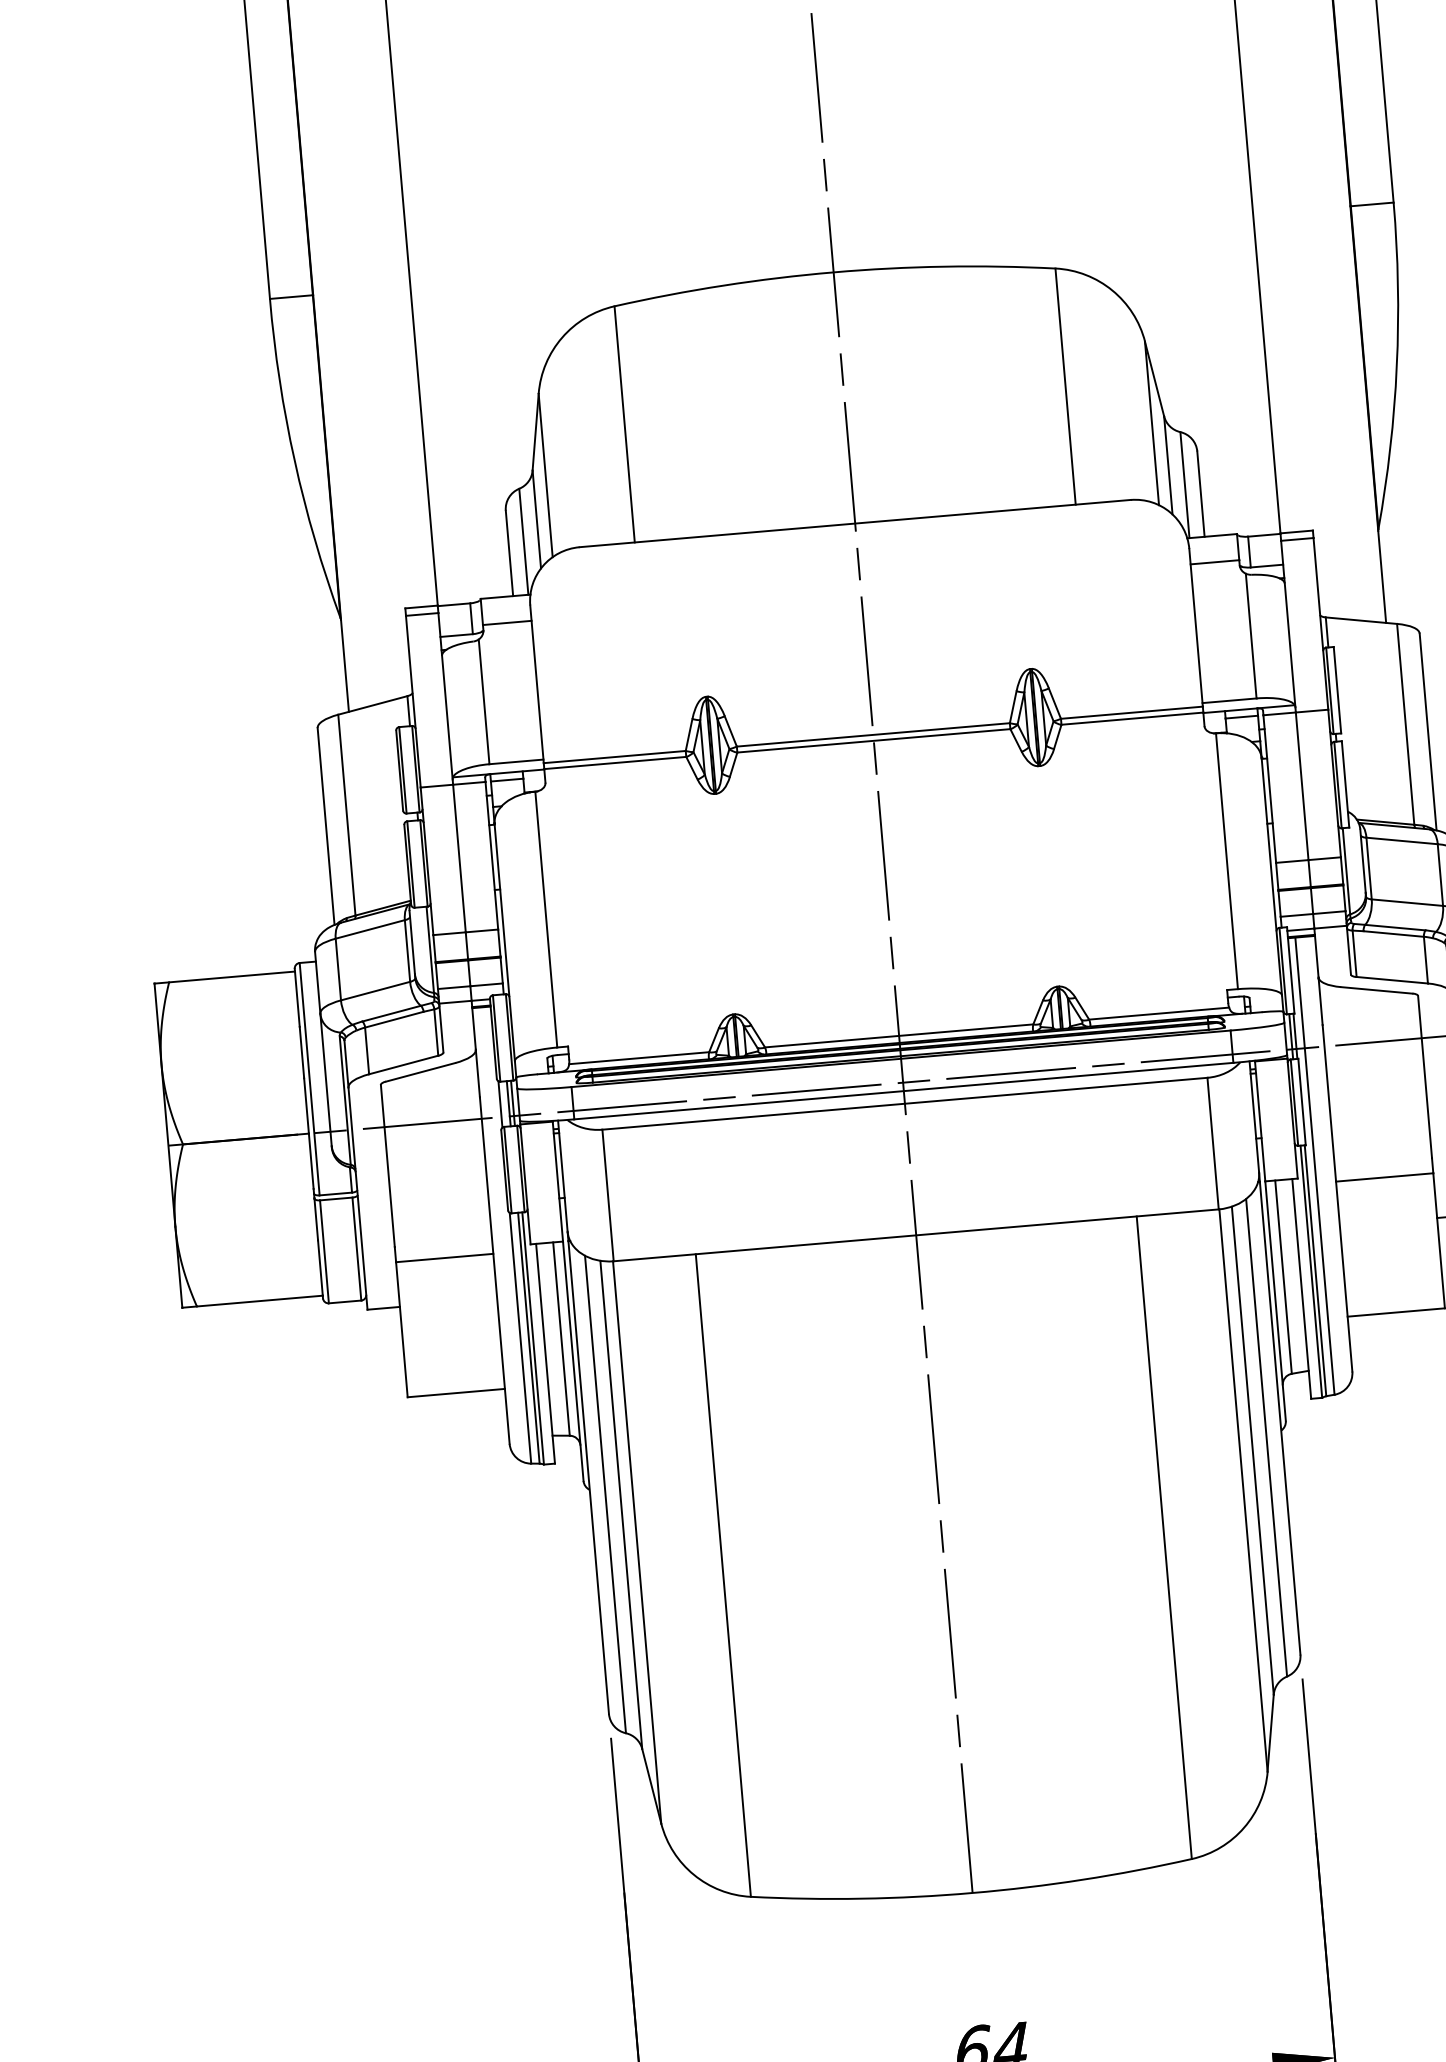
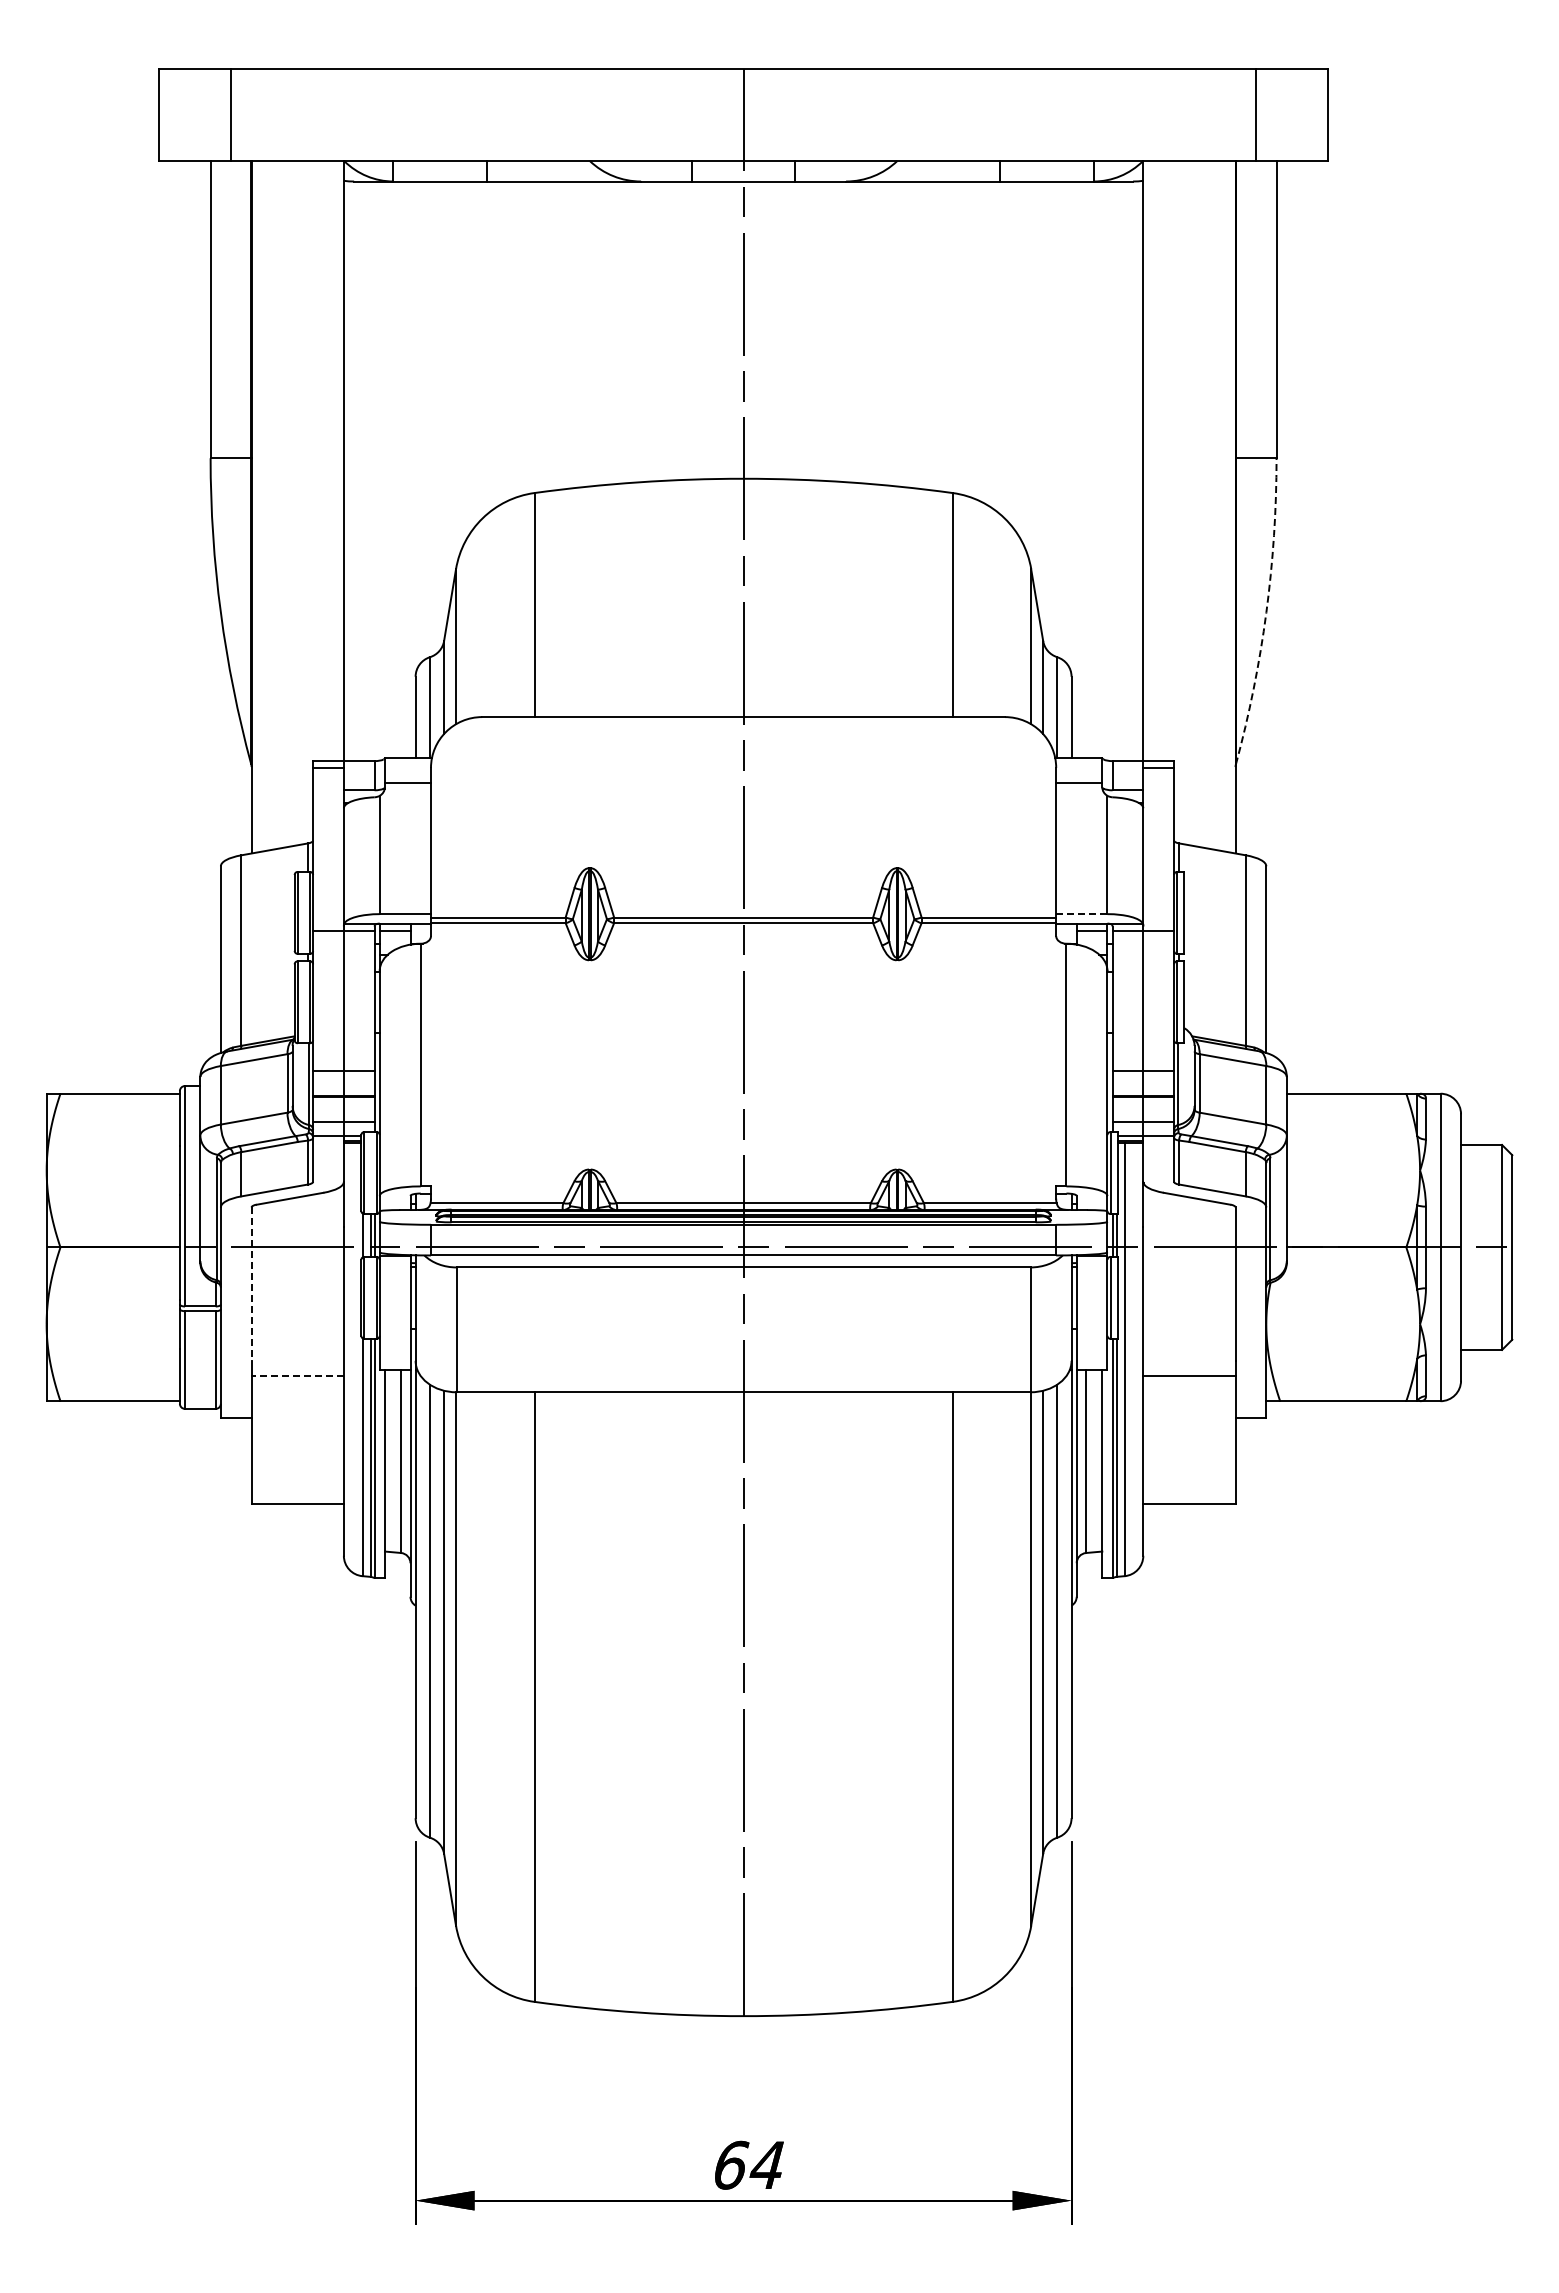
arc: (1396, 366) -> (1266, 612), solid -> dashed
line: (1229, 701) -> (1081, 914), solid -> dashed
line: (387, 1166) -> (251, 1284), solid -> dashed
line: (444, 1257) -> (297, 1375), solid -> dashed

